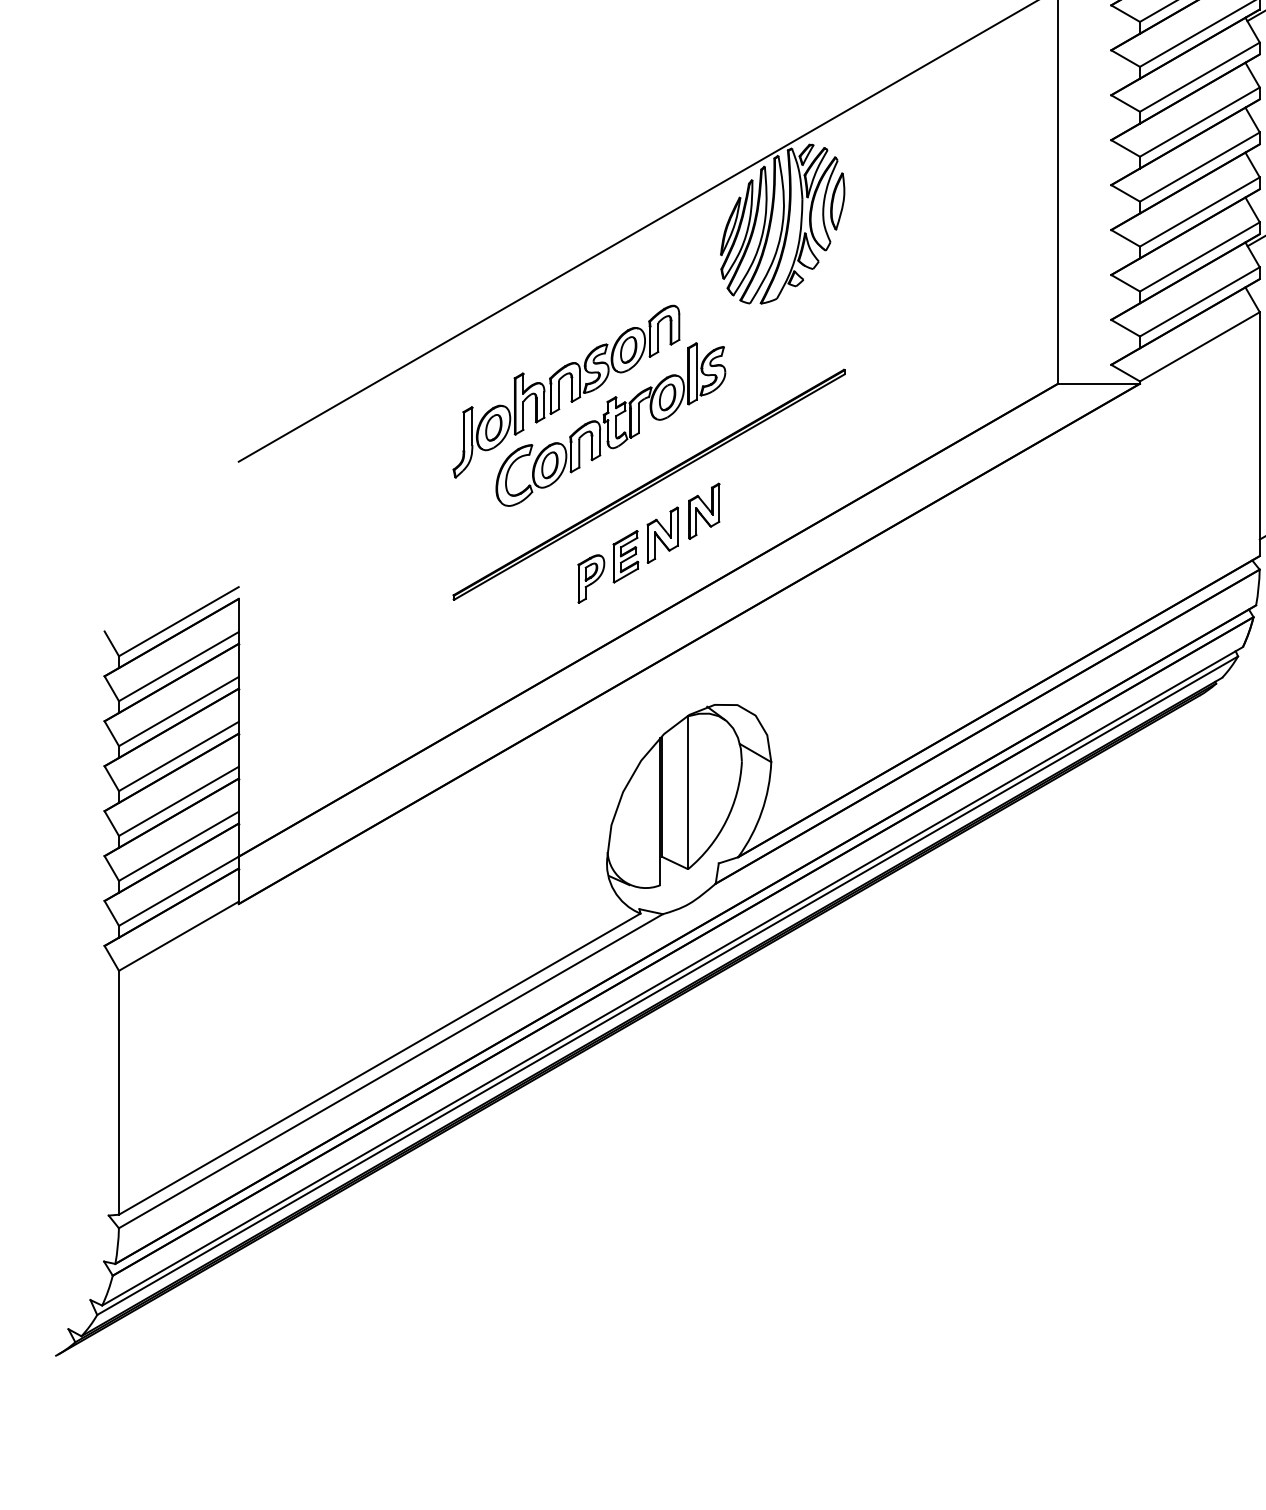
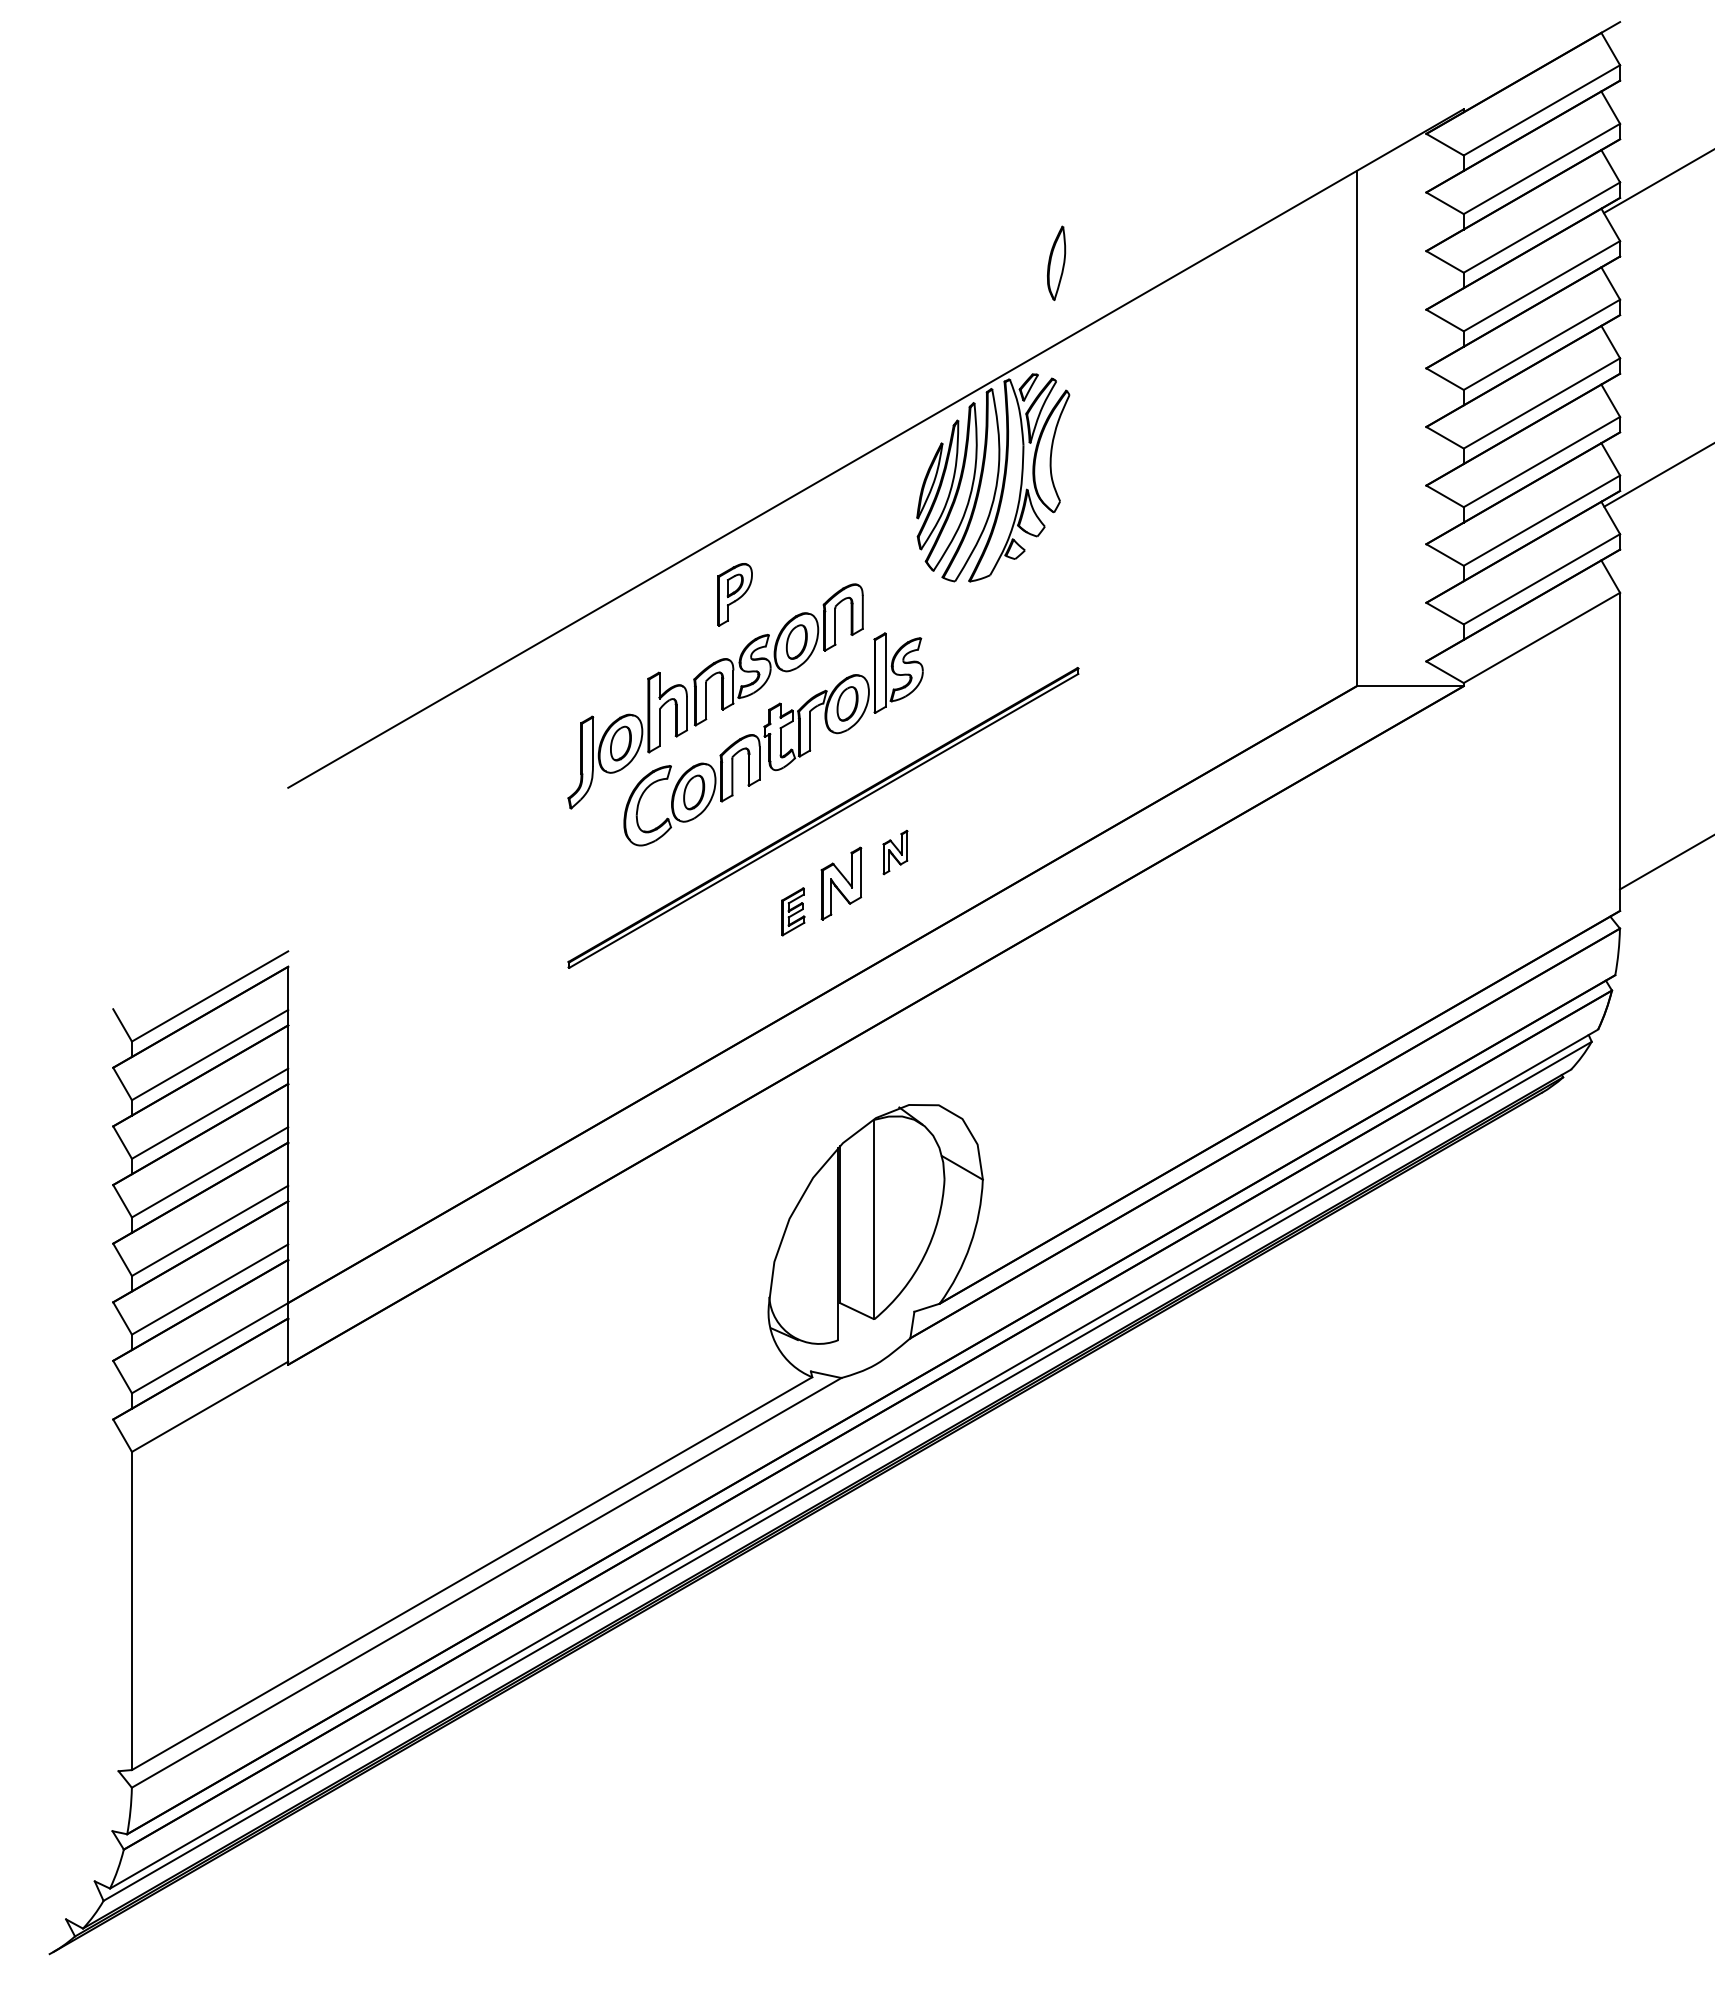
part: (837, 200) -> (1056, 262), moved
part: (704, 511) -> (895, 852), size x0.6
part: (626, 556) -> (793, 911), size x0.7
part: (590, 578) -> (734, 594), moved

